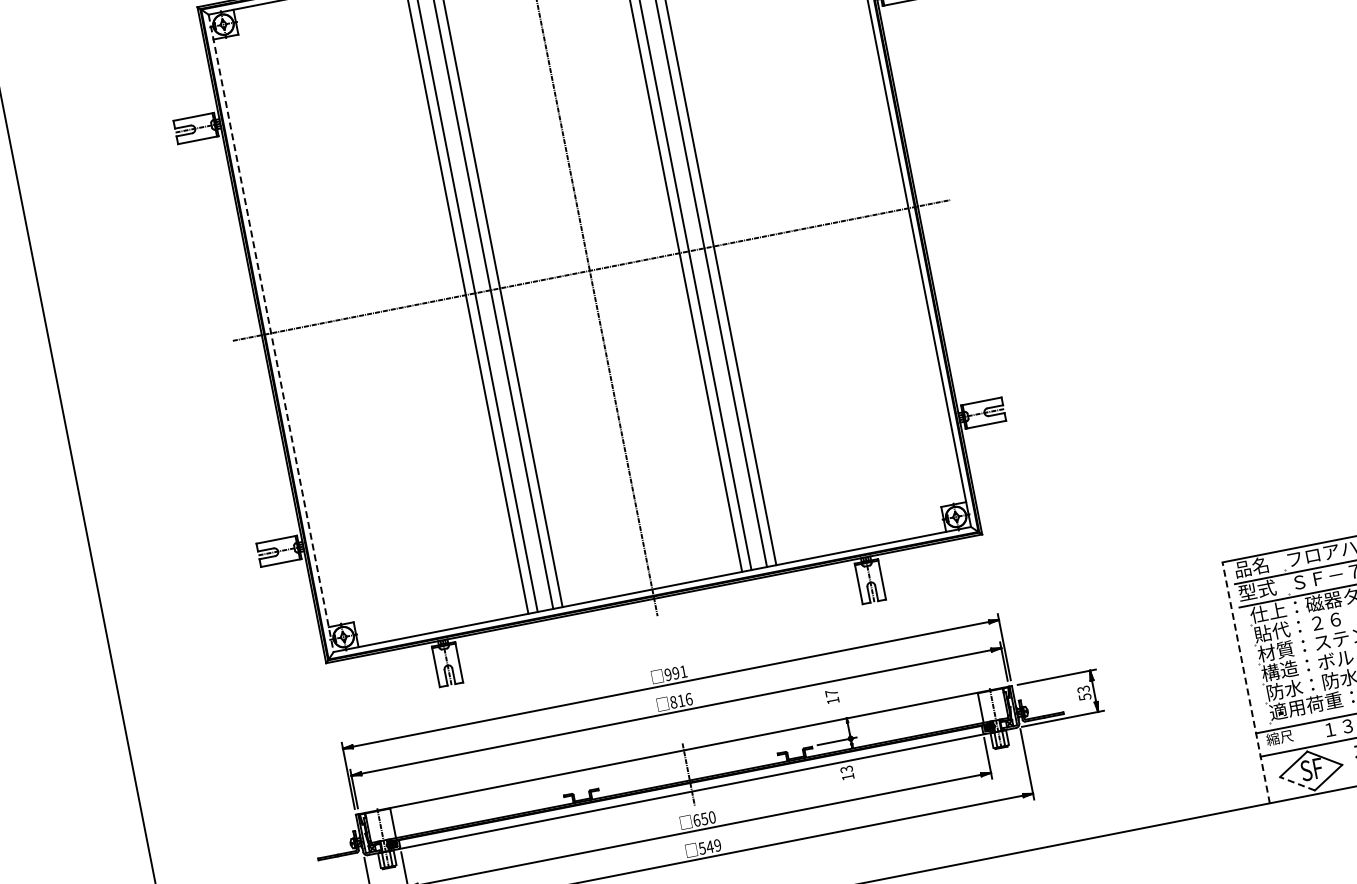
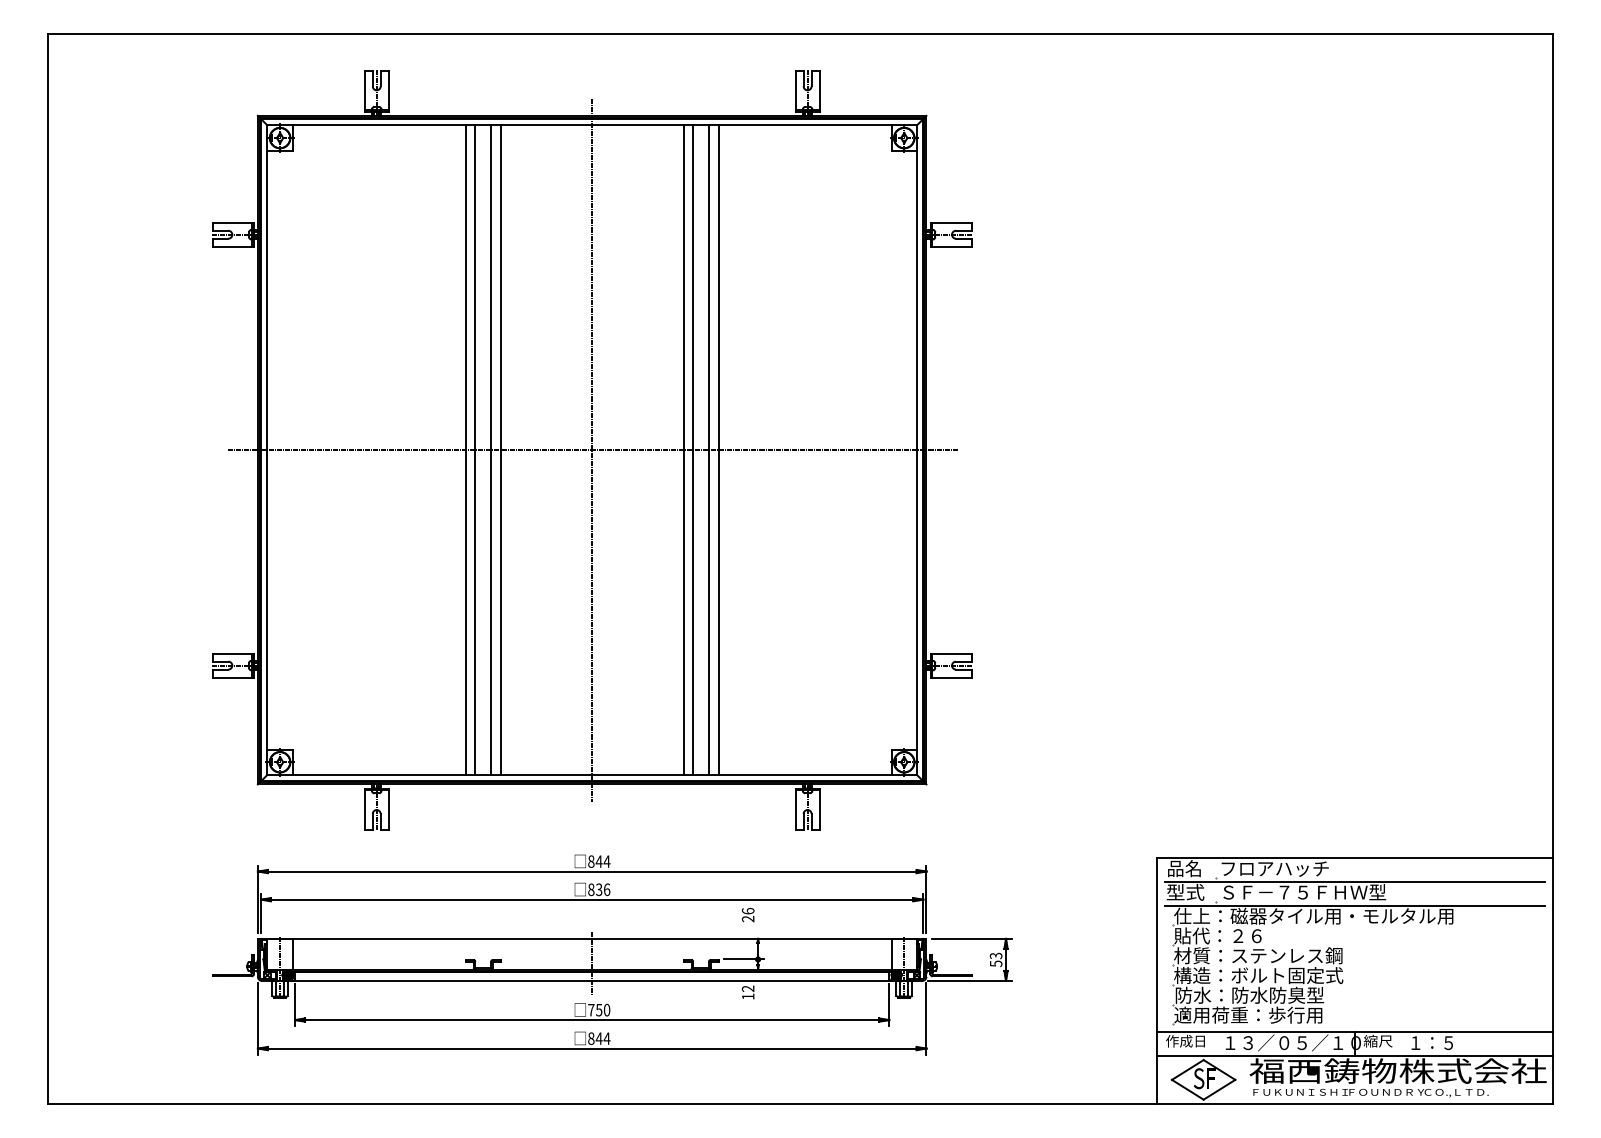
line: (271, 333) -> (267, 450), dashed -> solid
text: (676, 673) -> (599, 861), 991 -> 844
line: (1245, 682) -> (1156, 980), dashed -> solid
text: (831, 696) -> (747, 914), 17 -> 26
text: (681, 700) -> (599, 889), 816 -> 836
text: (1285, 735) -> (1185, 1040), 縮尺 -> 作成日
text: (846, 768) -> (748, 988), 13 -> 12
line: (1297, 783) -> (1187, 1089), dashed -> solid
text: (696, 819) -> (591, 1009), 650 -> 750
text: (710, 846) -> (599, 1038), 549 -> 844

